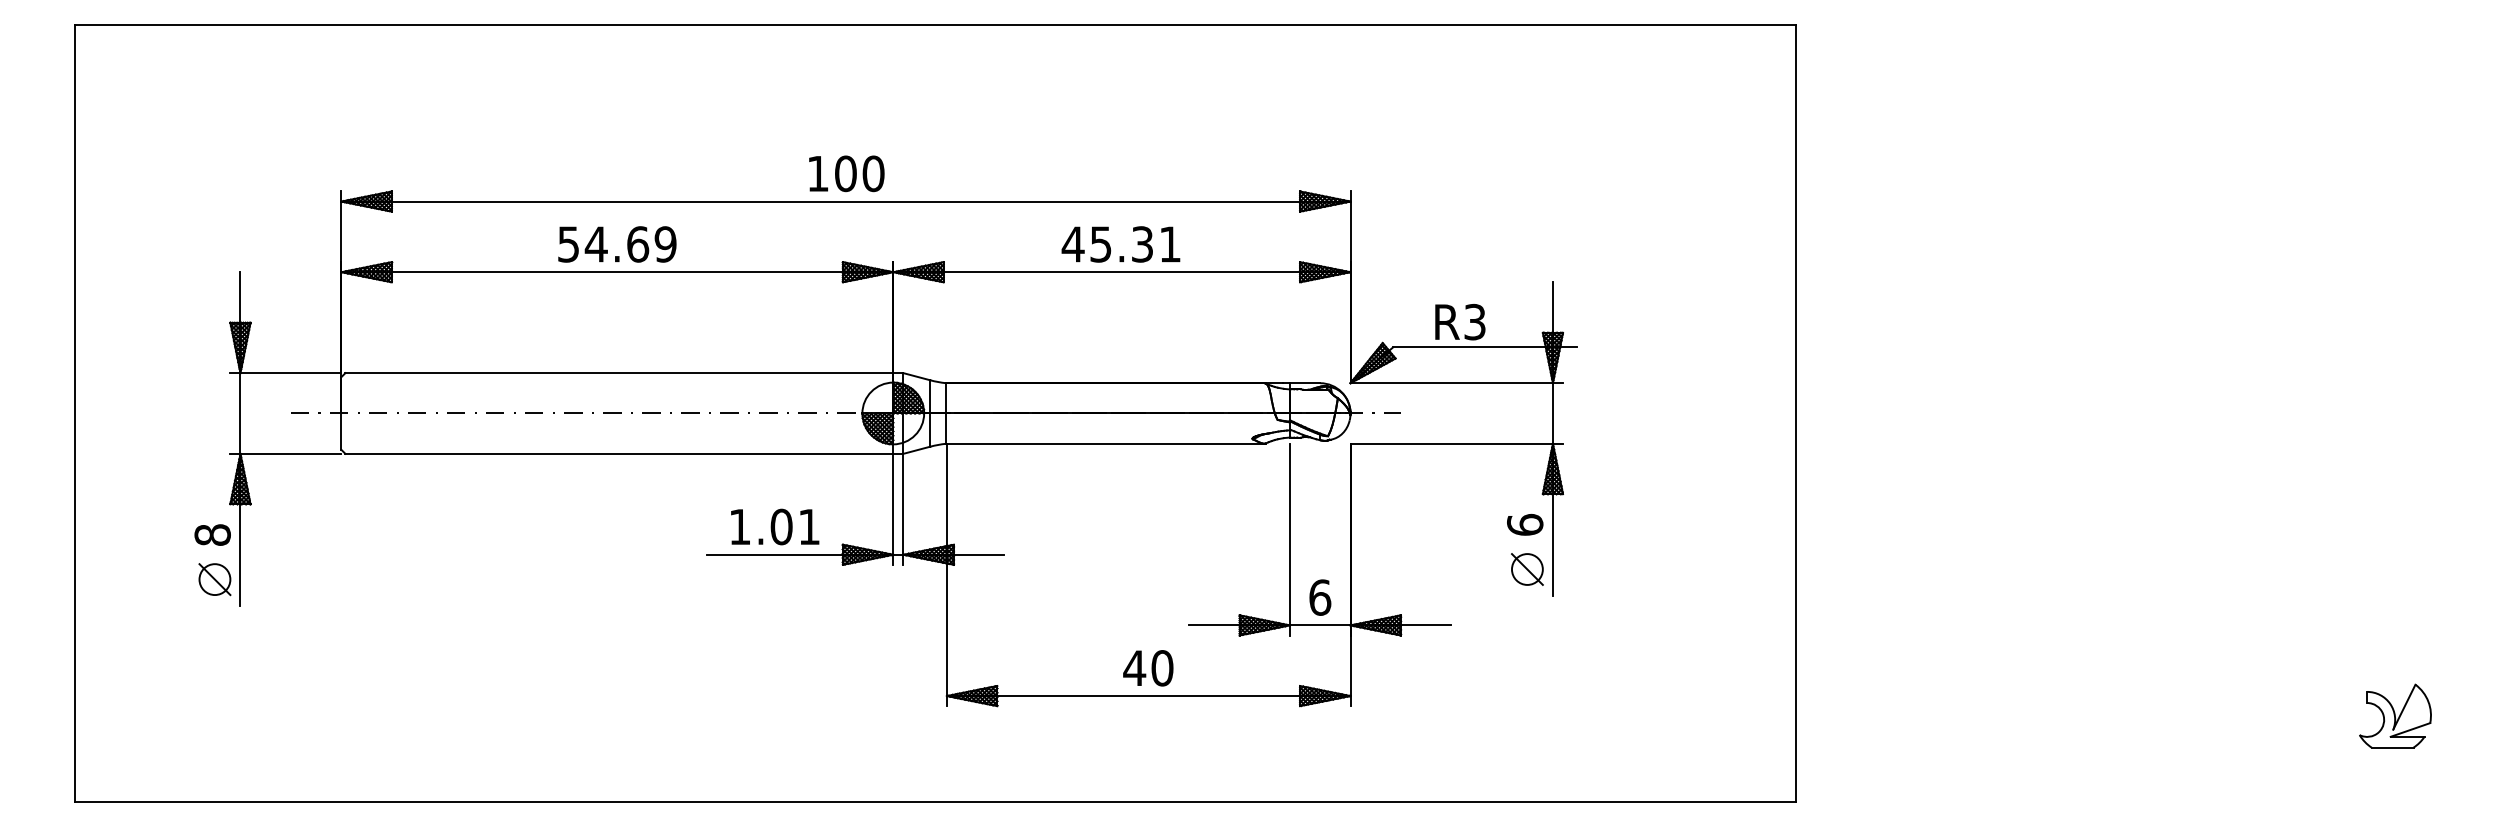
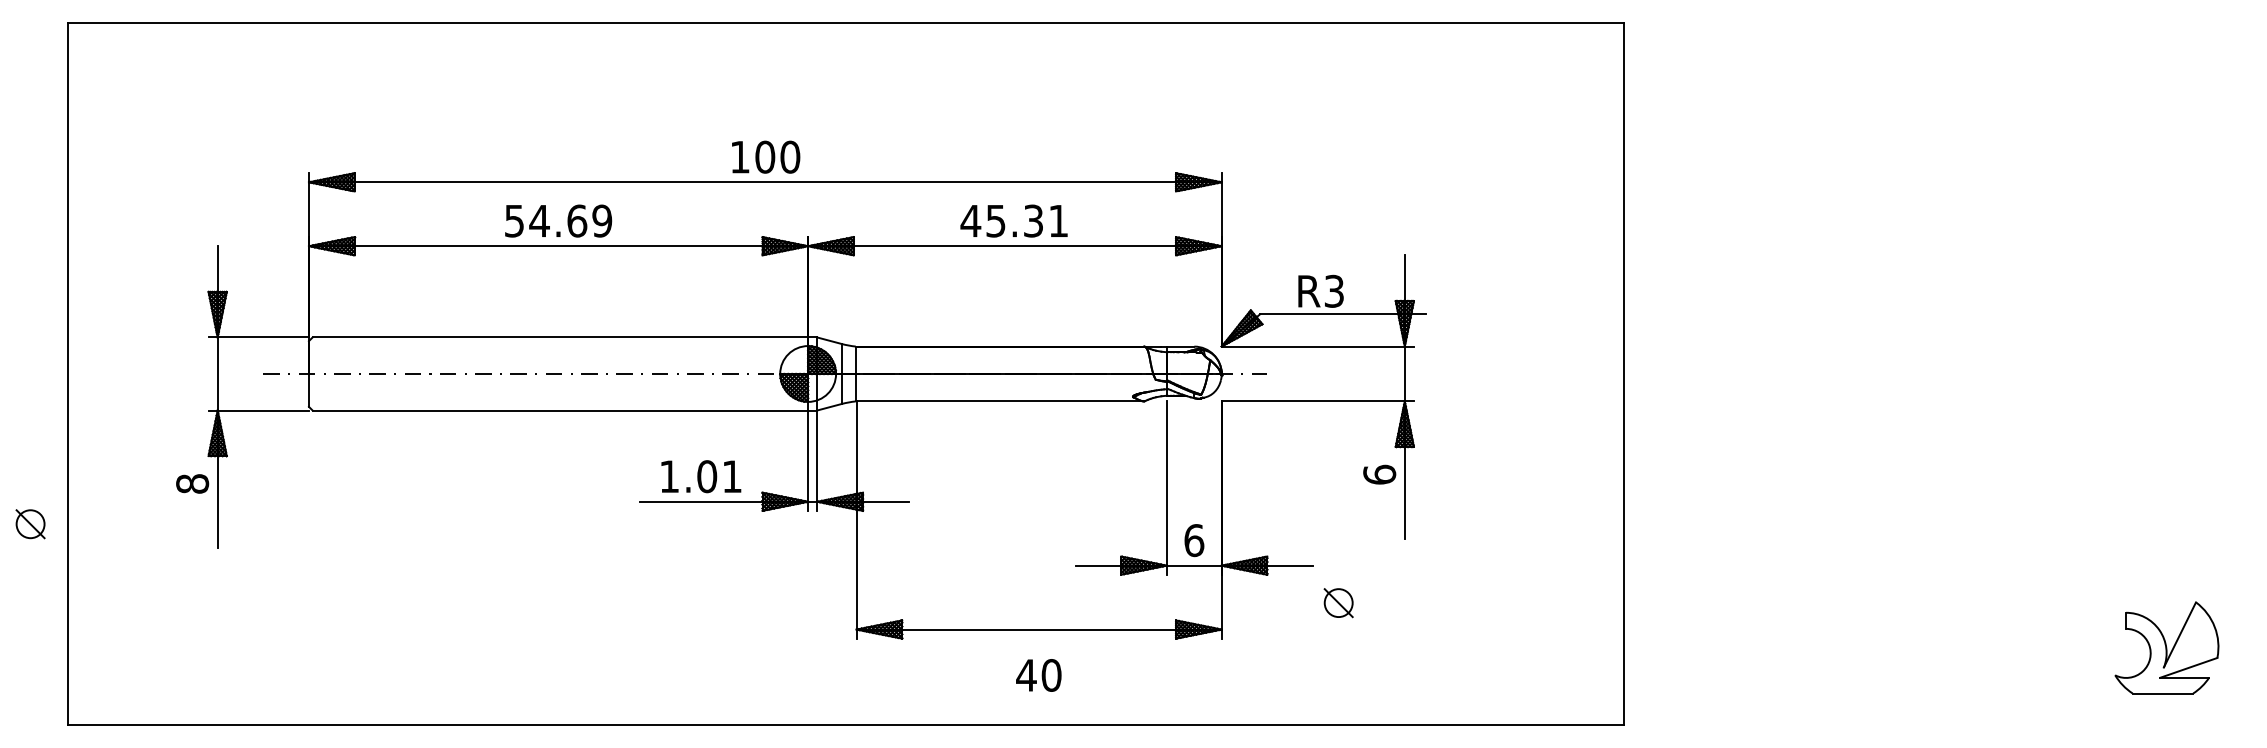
part: (1527, 569) -> (1338, 603), moved
part: (214, 579) -> (30, 524), moved
text: (1147, 668) -> (1038, 675), moved
part: (2395, 715) -> (2166, 647), size x1.6

